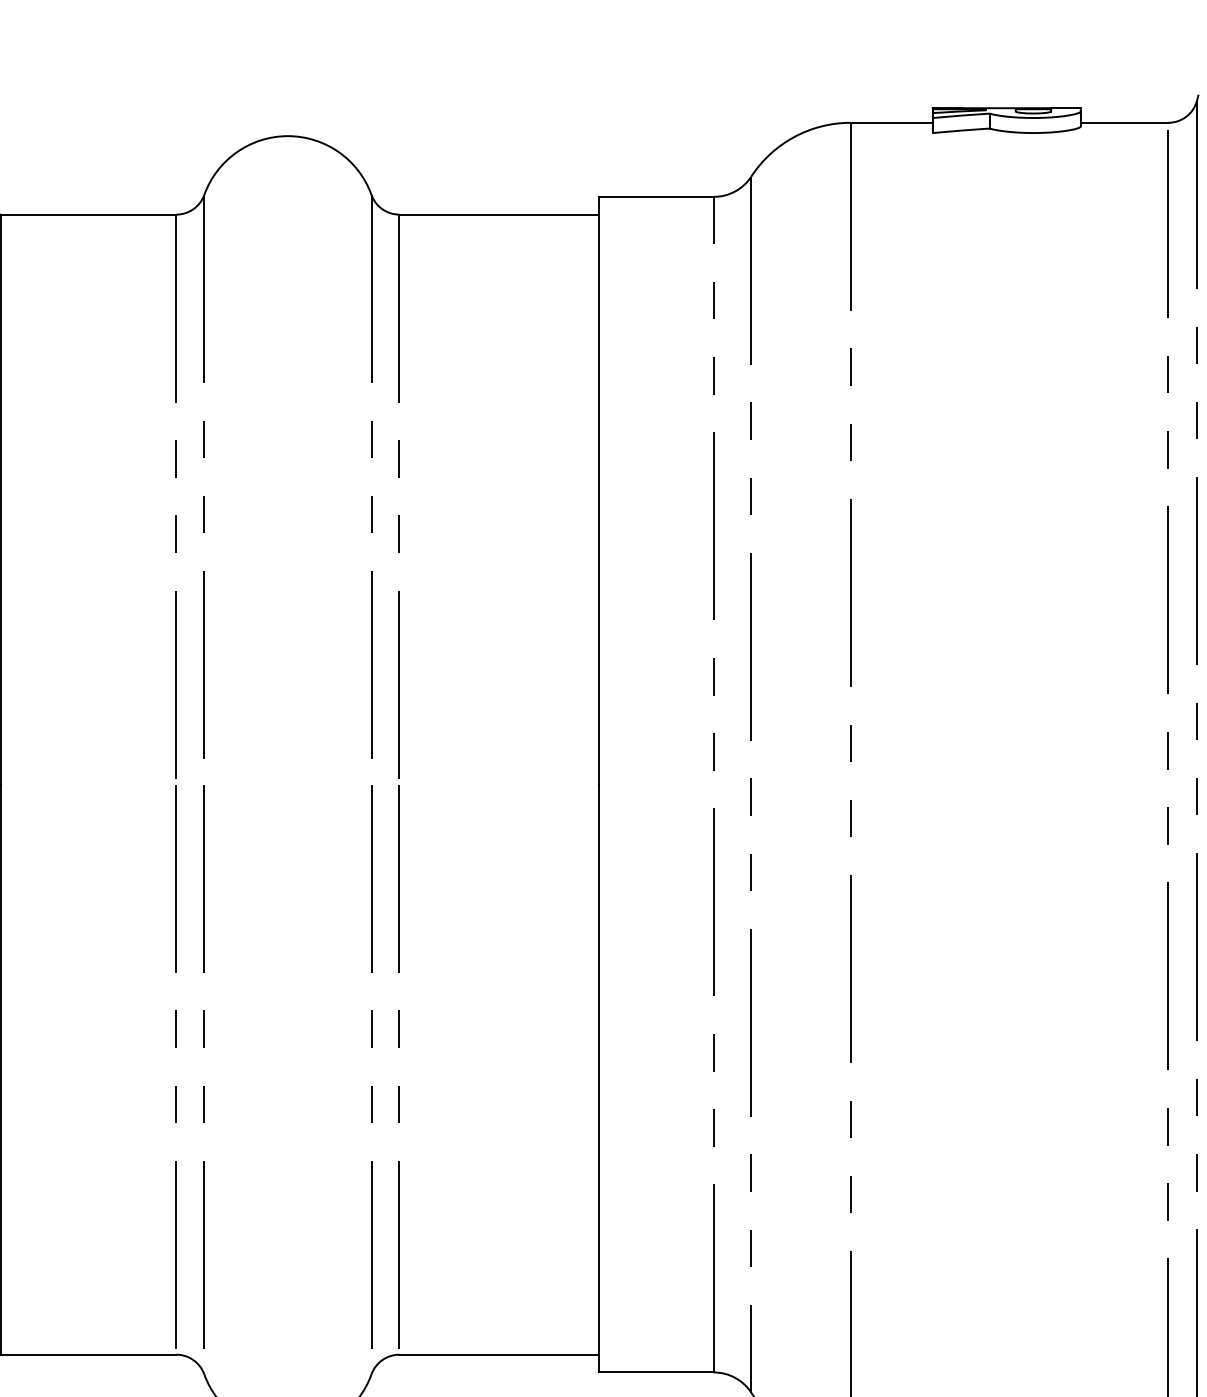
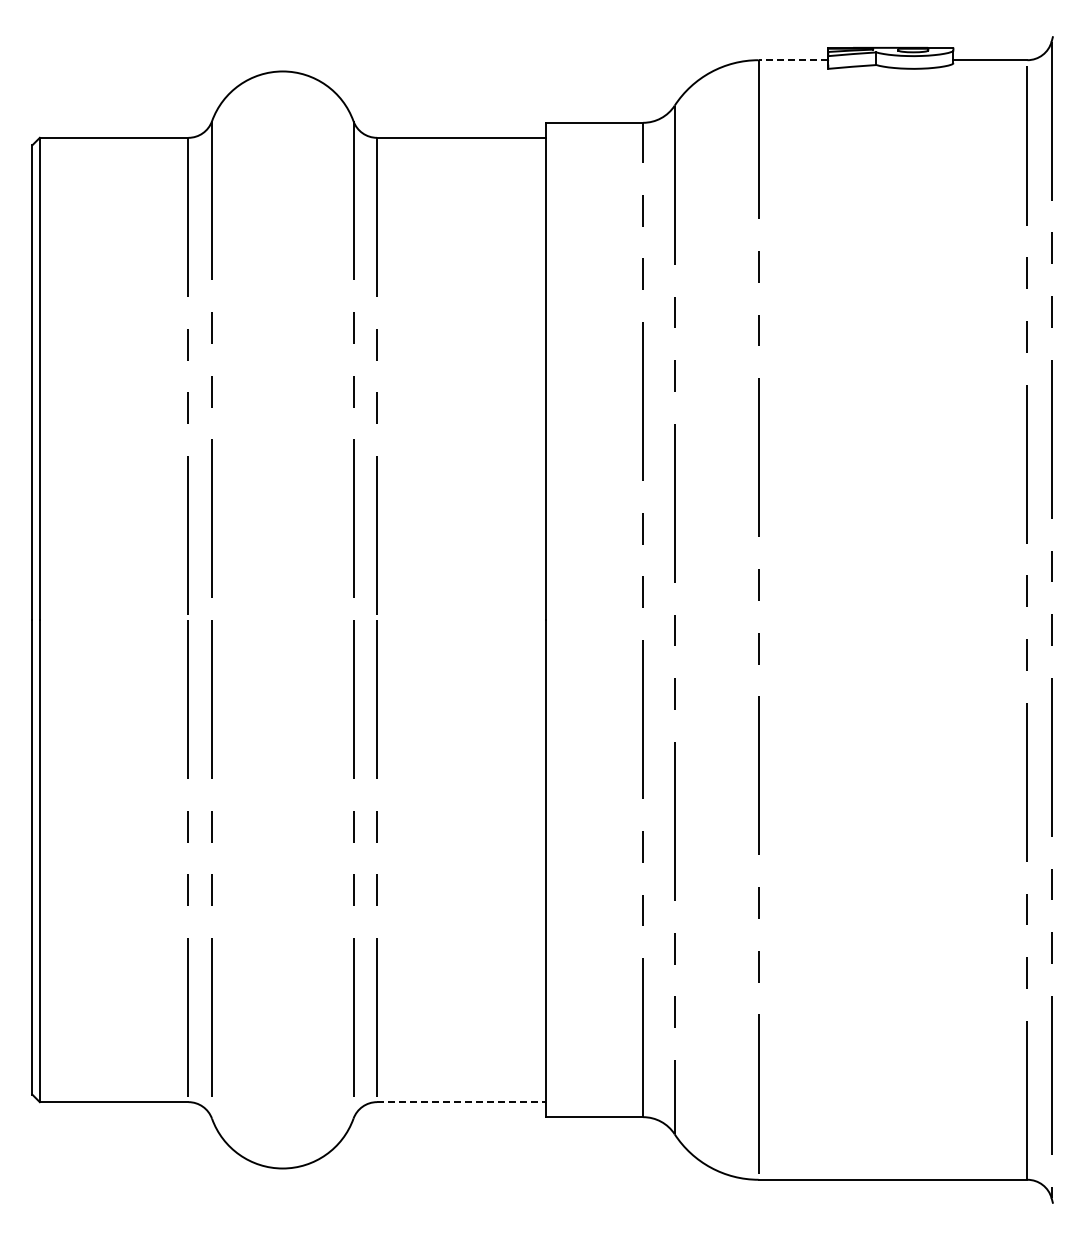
line: (891, 123) -> (793, 60), solid -> dashed
line: (499, 1355) -> (461, 1102), solid -> dashed

